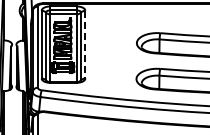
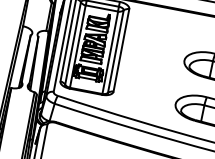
line: (85, 44) -> (121, 50), dashed -> solid

